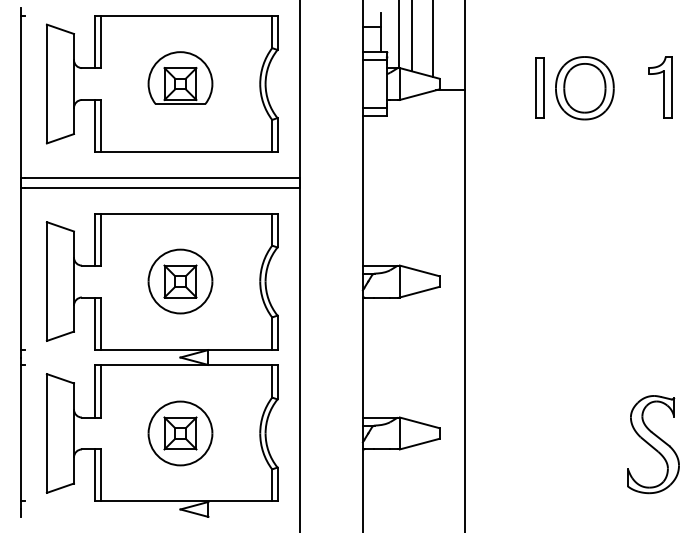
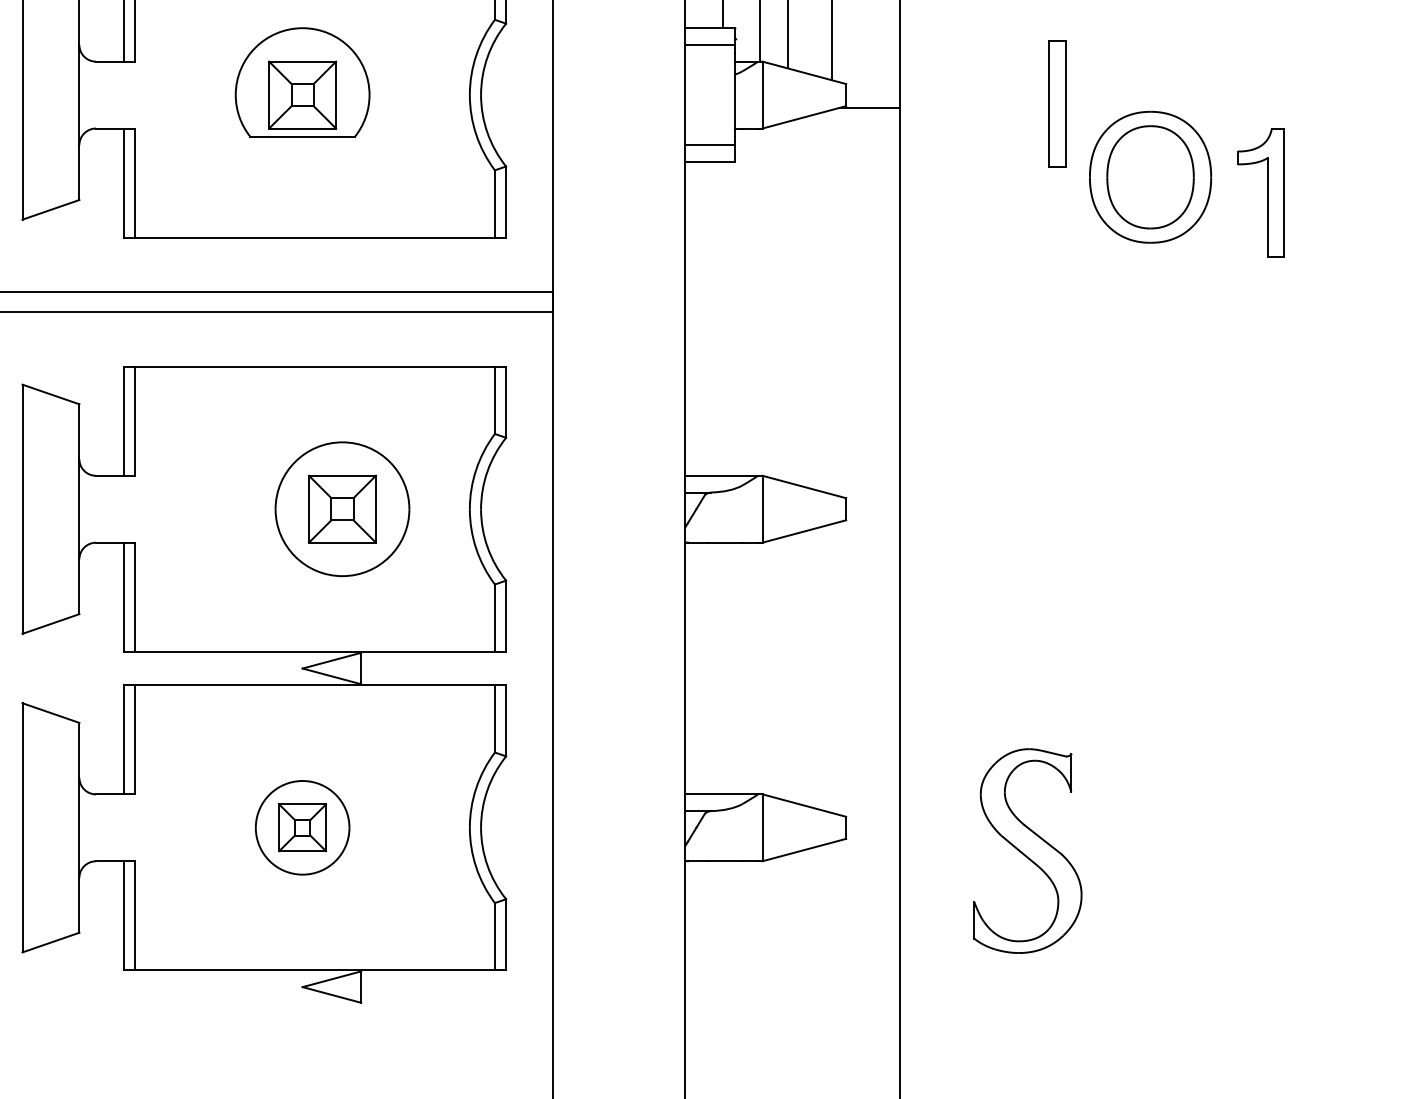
part: (660, 87) -> (1260, 192), moved
part: (584, 88) -> (1149, 177), moved
part: (180, 281) -> (342, 509), moved
part: (180, 433) -> (302, 827), size x0.7
part: (653, 444) -> (1028, 850), moved

